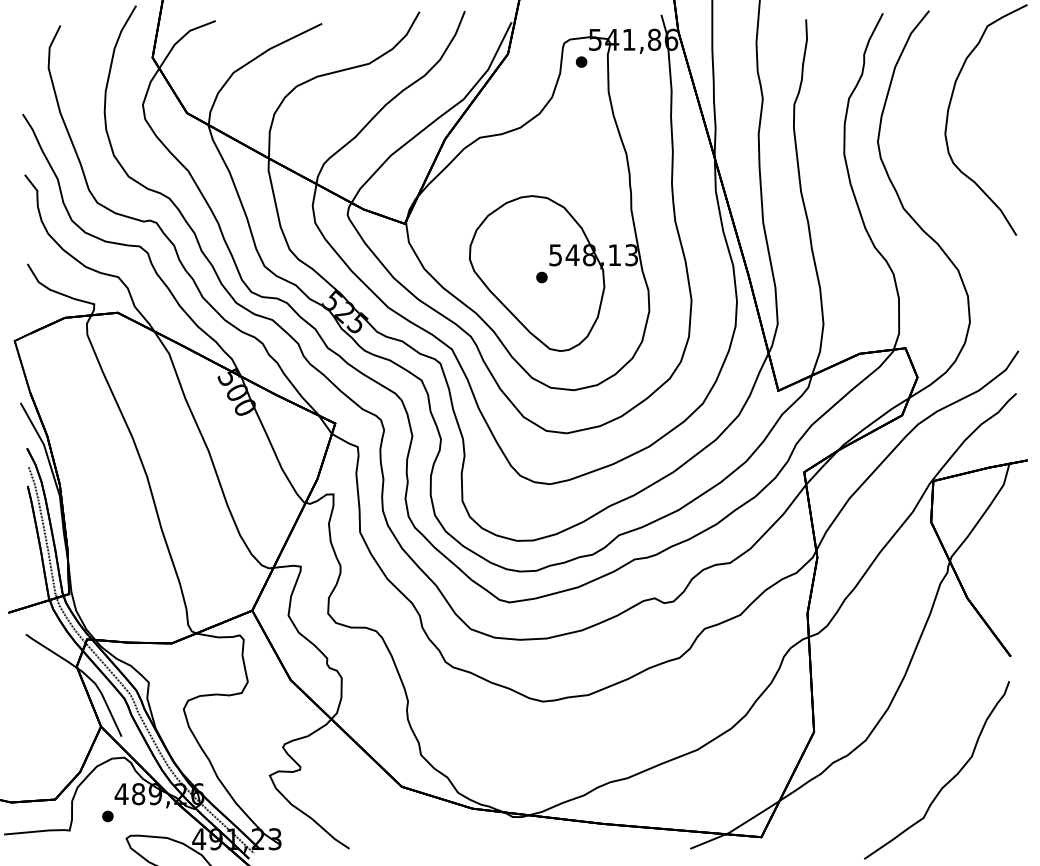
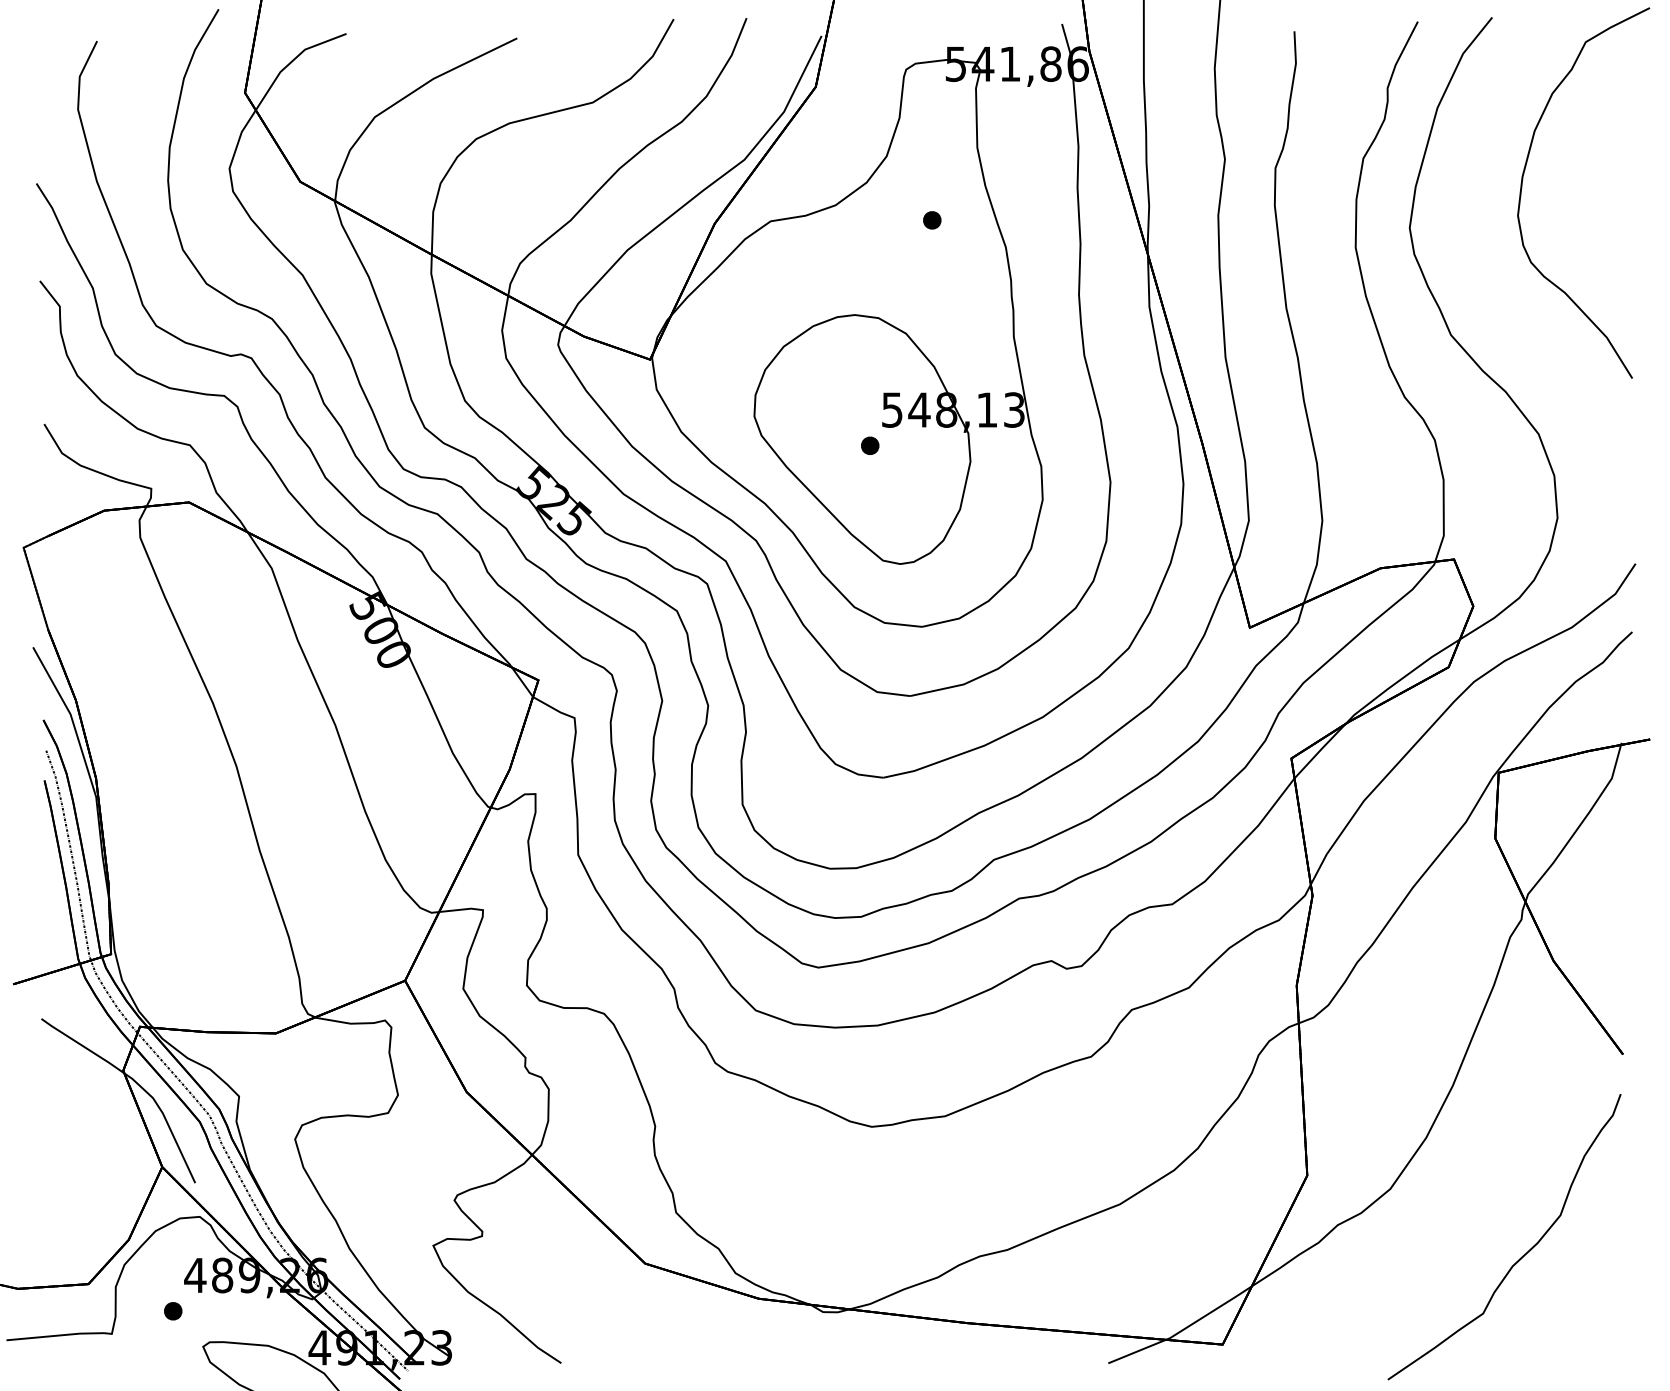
part: (581, 61) -> (932, 219), moved

